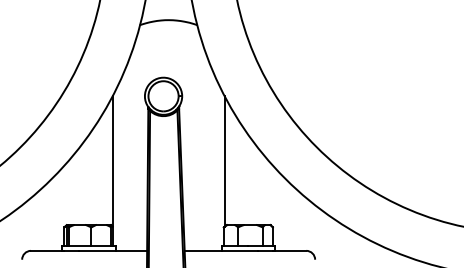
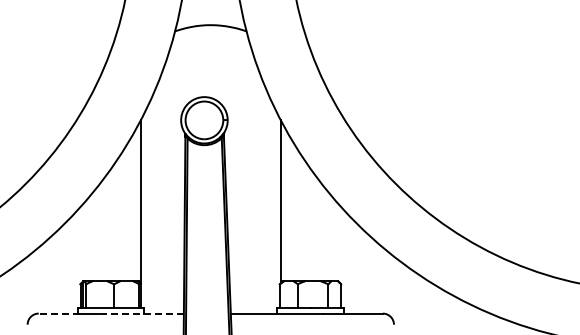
line: (47, 250) -> (59, 313), solid -> dashed
line: (113, 250) -> (141, 313), solid -> dashed

